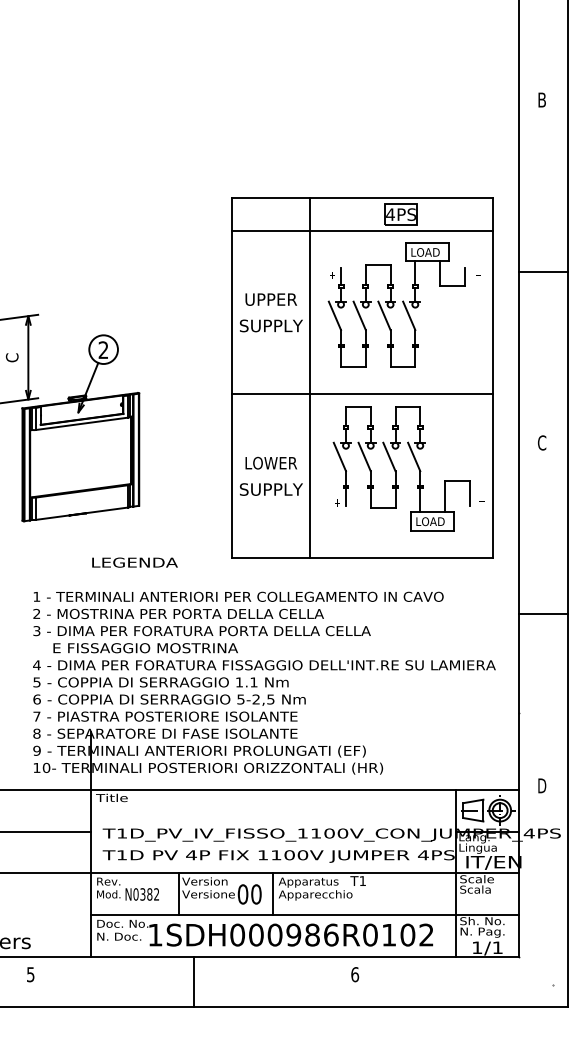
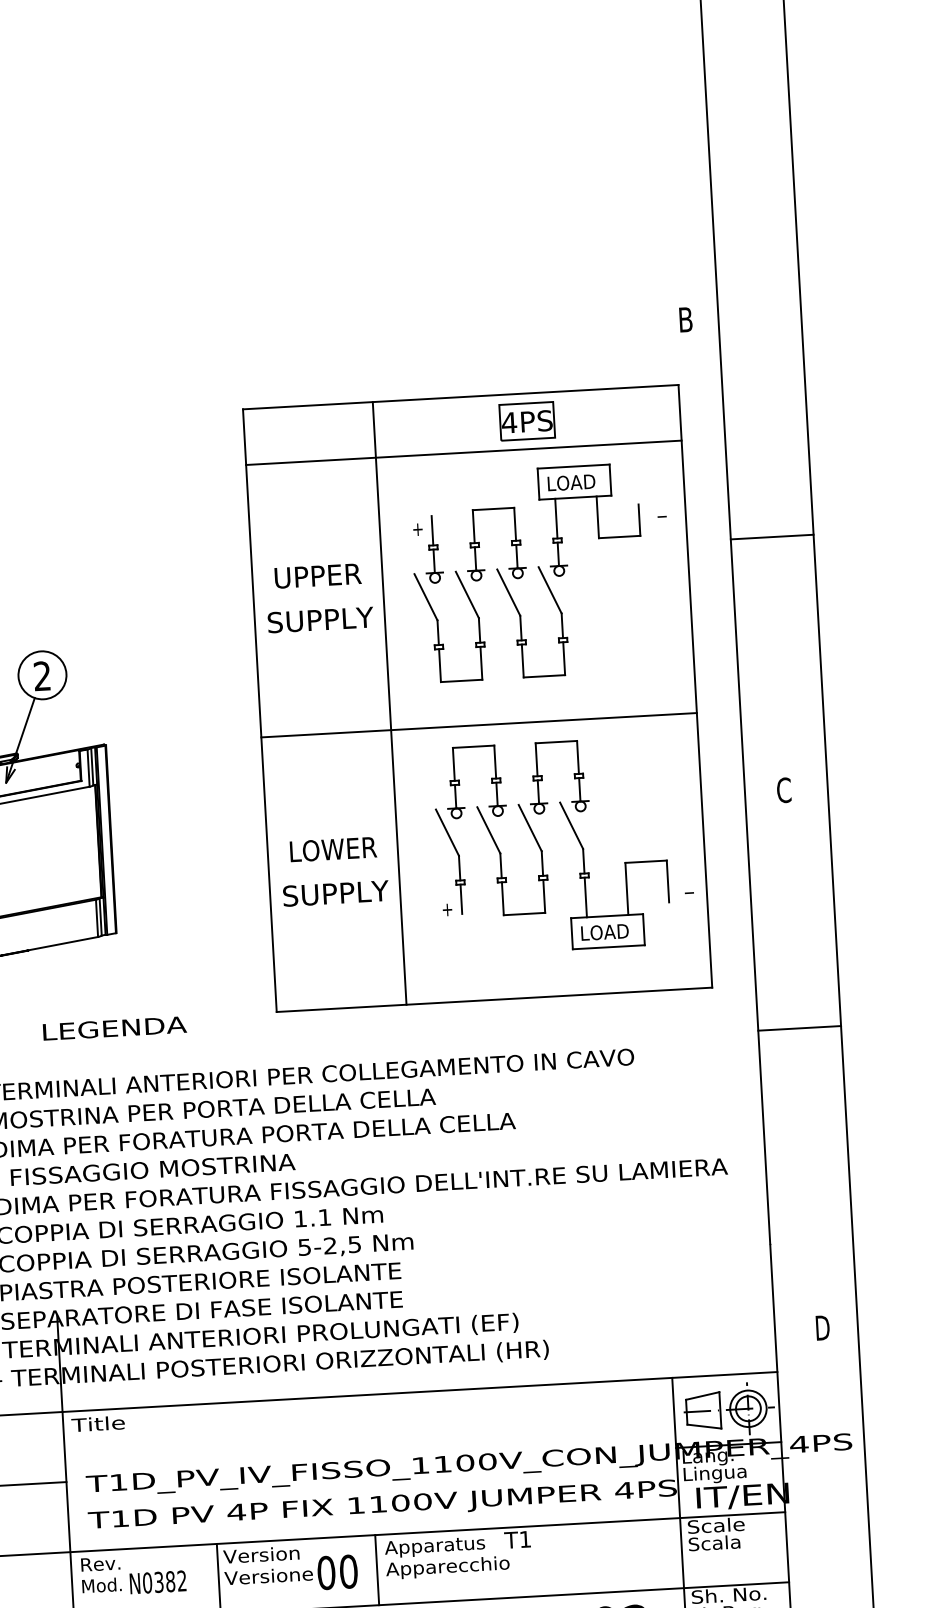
text: (541, 99) -> (684, 318), moved
line: (543, 271) -> (772, 537), moved
line: (543, 614) -> (799, 1028), moved
text: (542, 785) -> (823, 1327), moved

